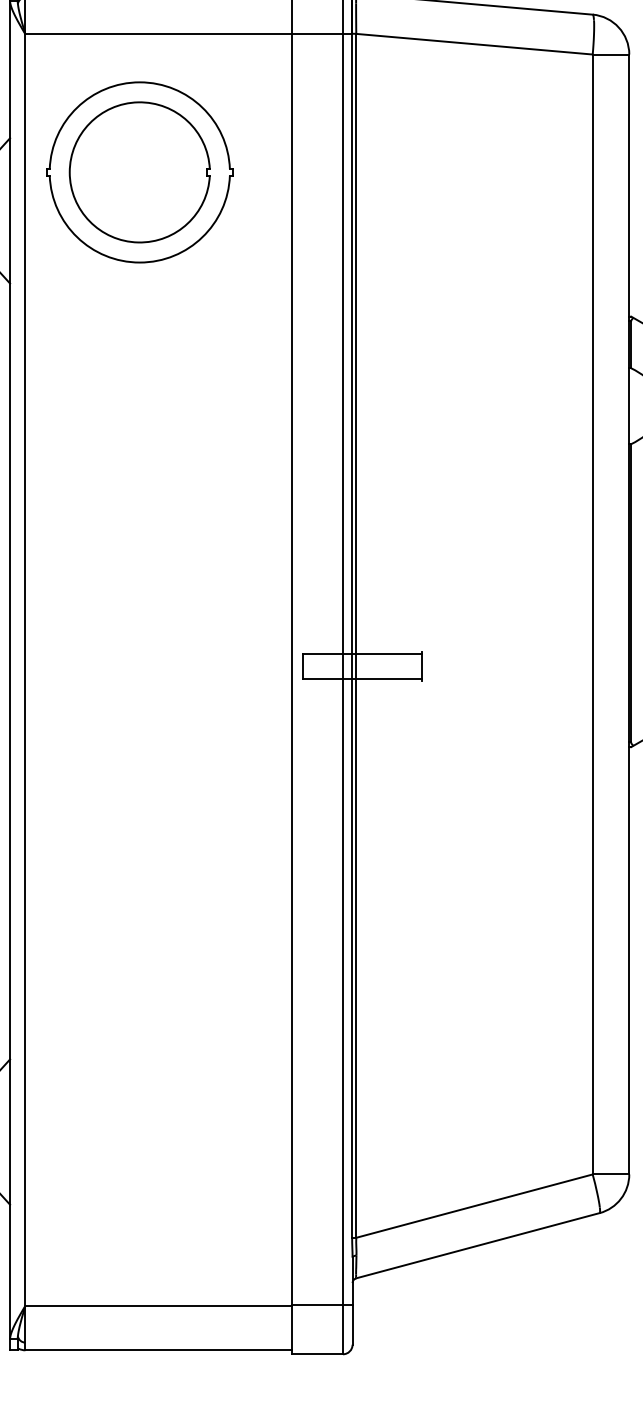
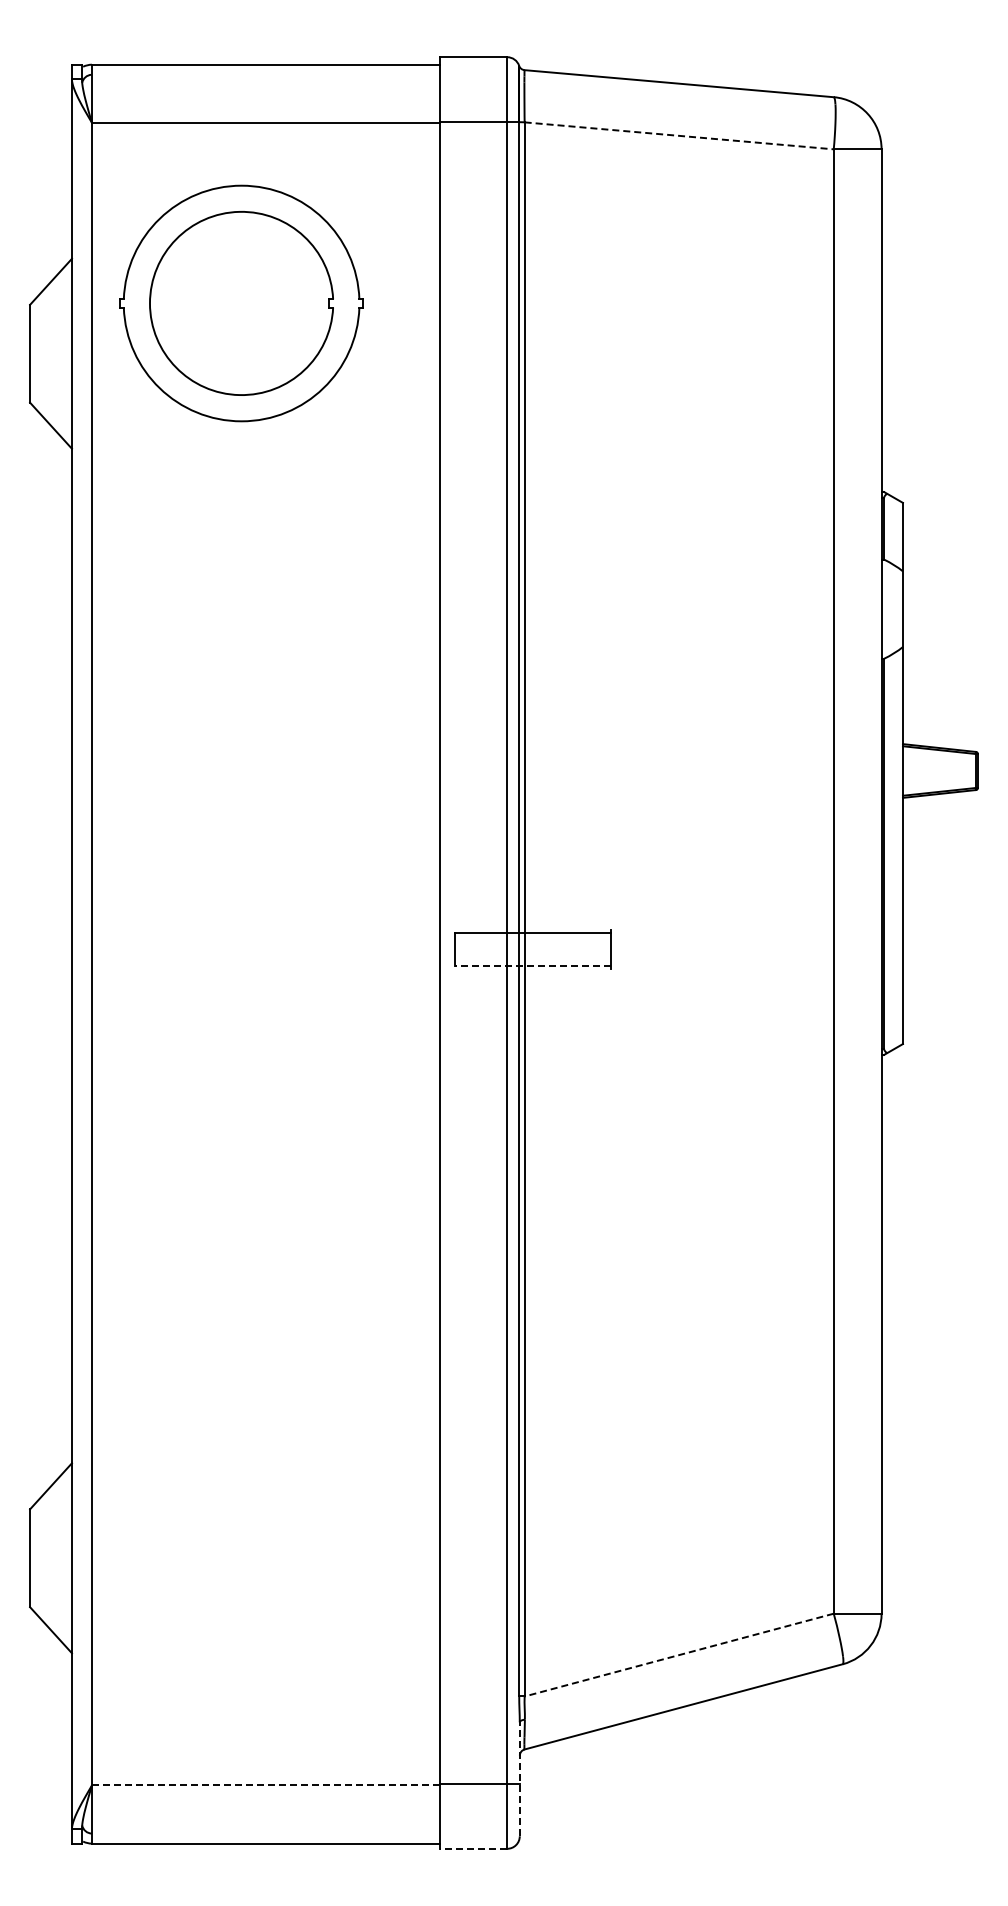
line: (474, 43) -> (679, 135), solid -> dashed
line: (363, 678) -> (533, 965), solid -> dashed
line: (474, 1206) -> (679, 1655), solid -> dashed
line: (352, 1301) -> (519, 1779), solid -> dashed
line: (158, 1305) -> (266, 1785), solid -> dashed
line: (317, 1354) -> (473, 1848), solid -> dashed

